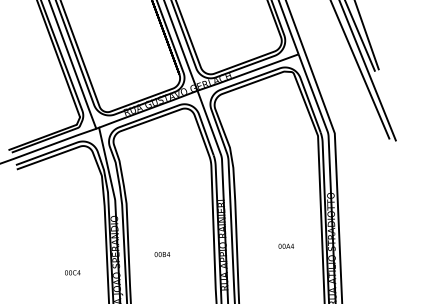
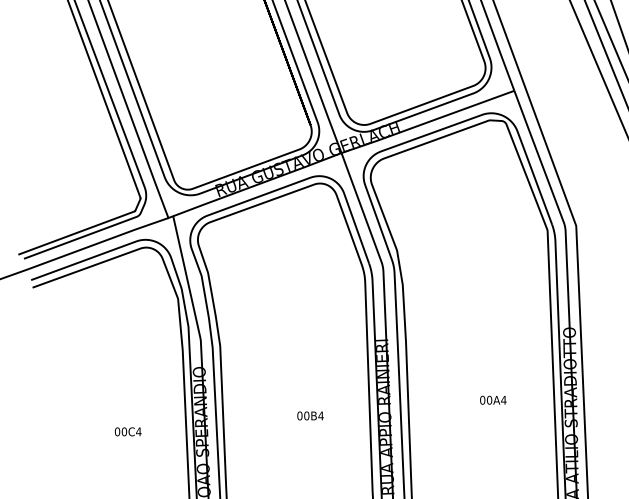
text: (285, 245) -> (491, 398), moved
text: (162, 254) -> (310, 415), moved
text: (72, 272) -> (127, 431), moved

